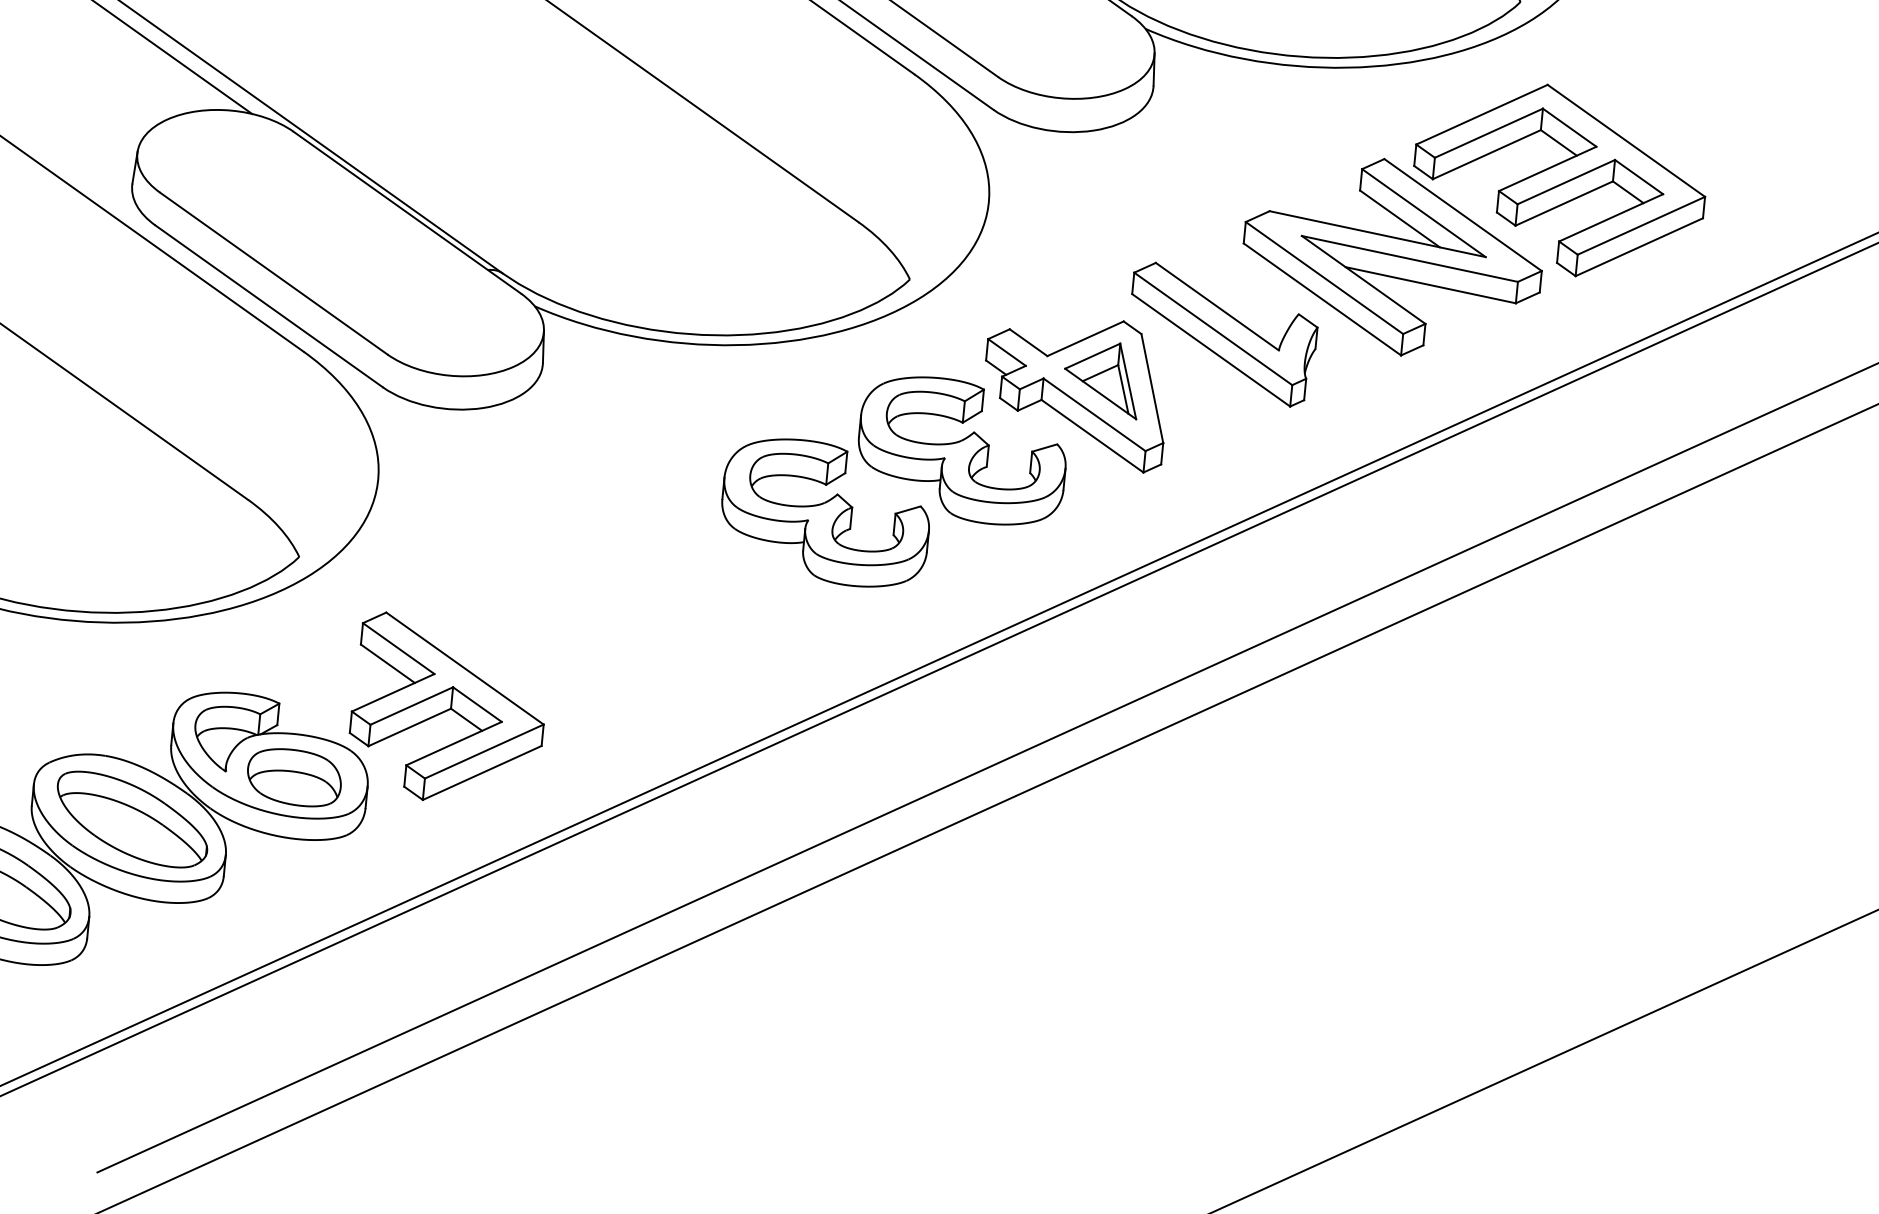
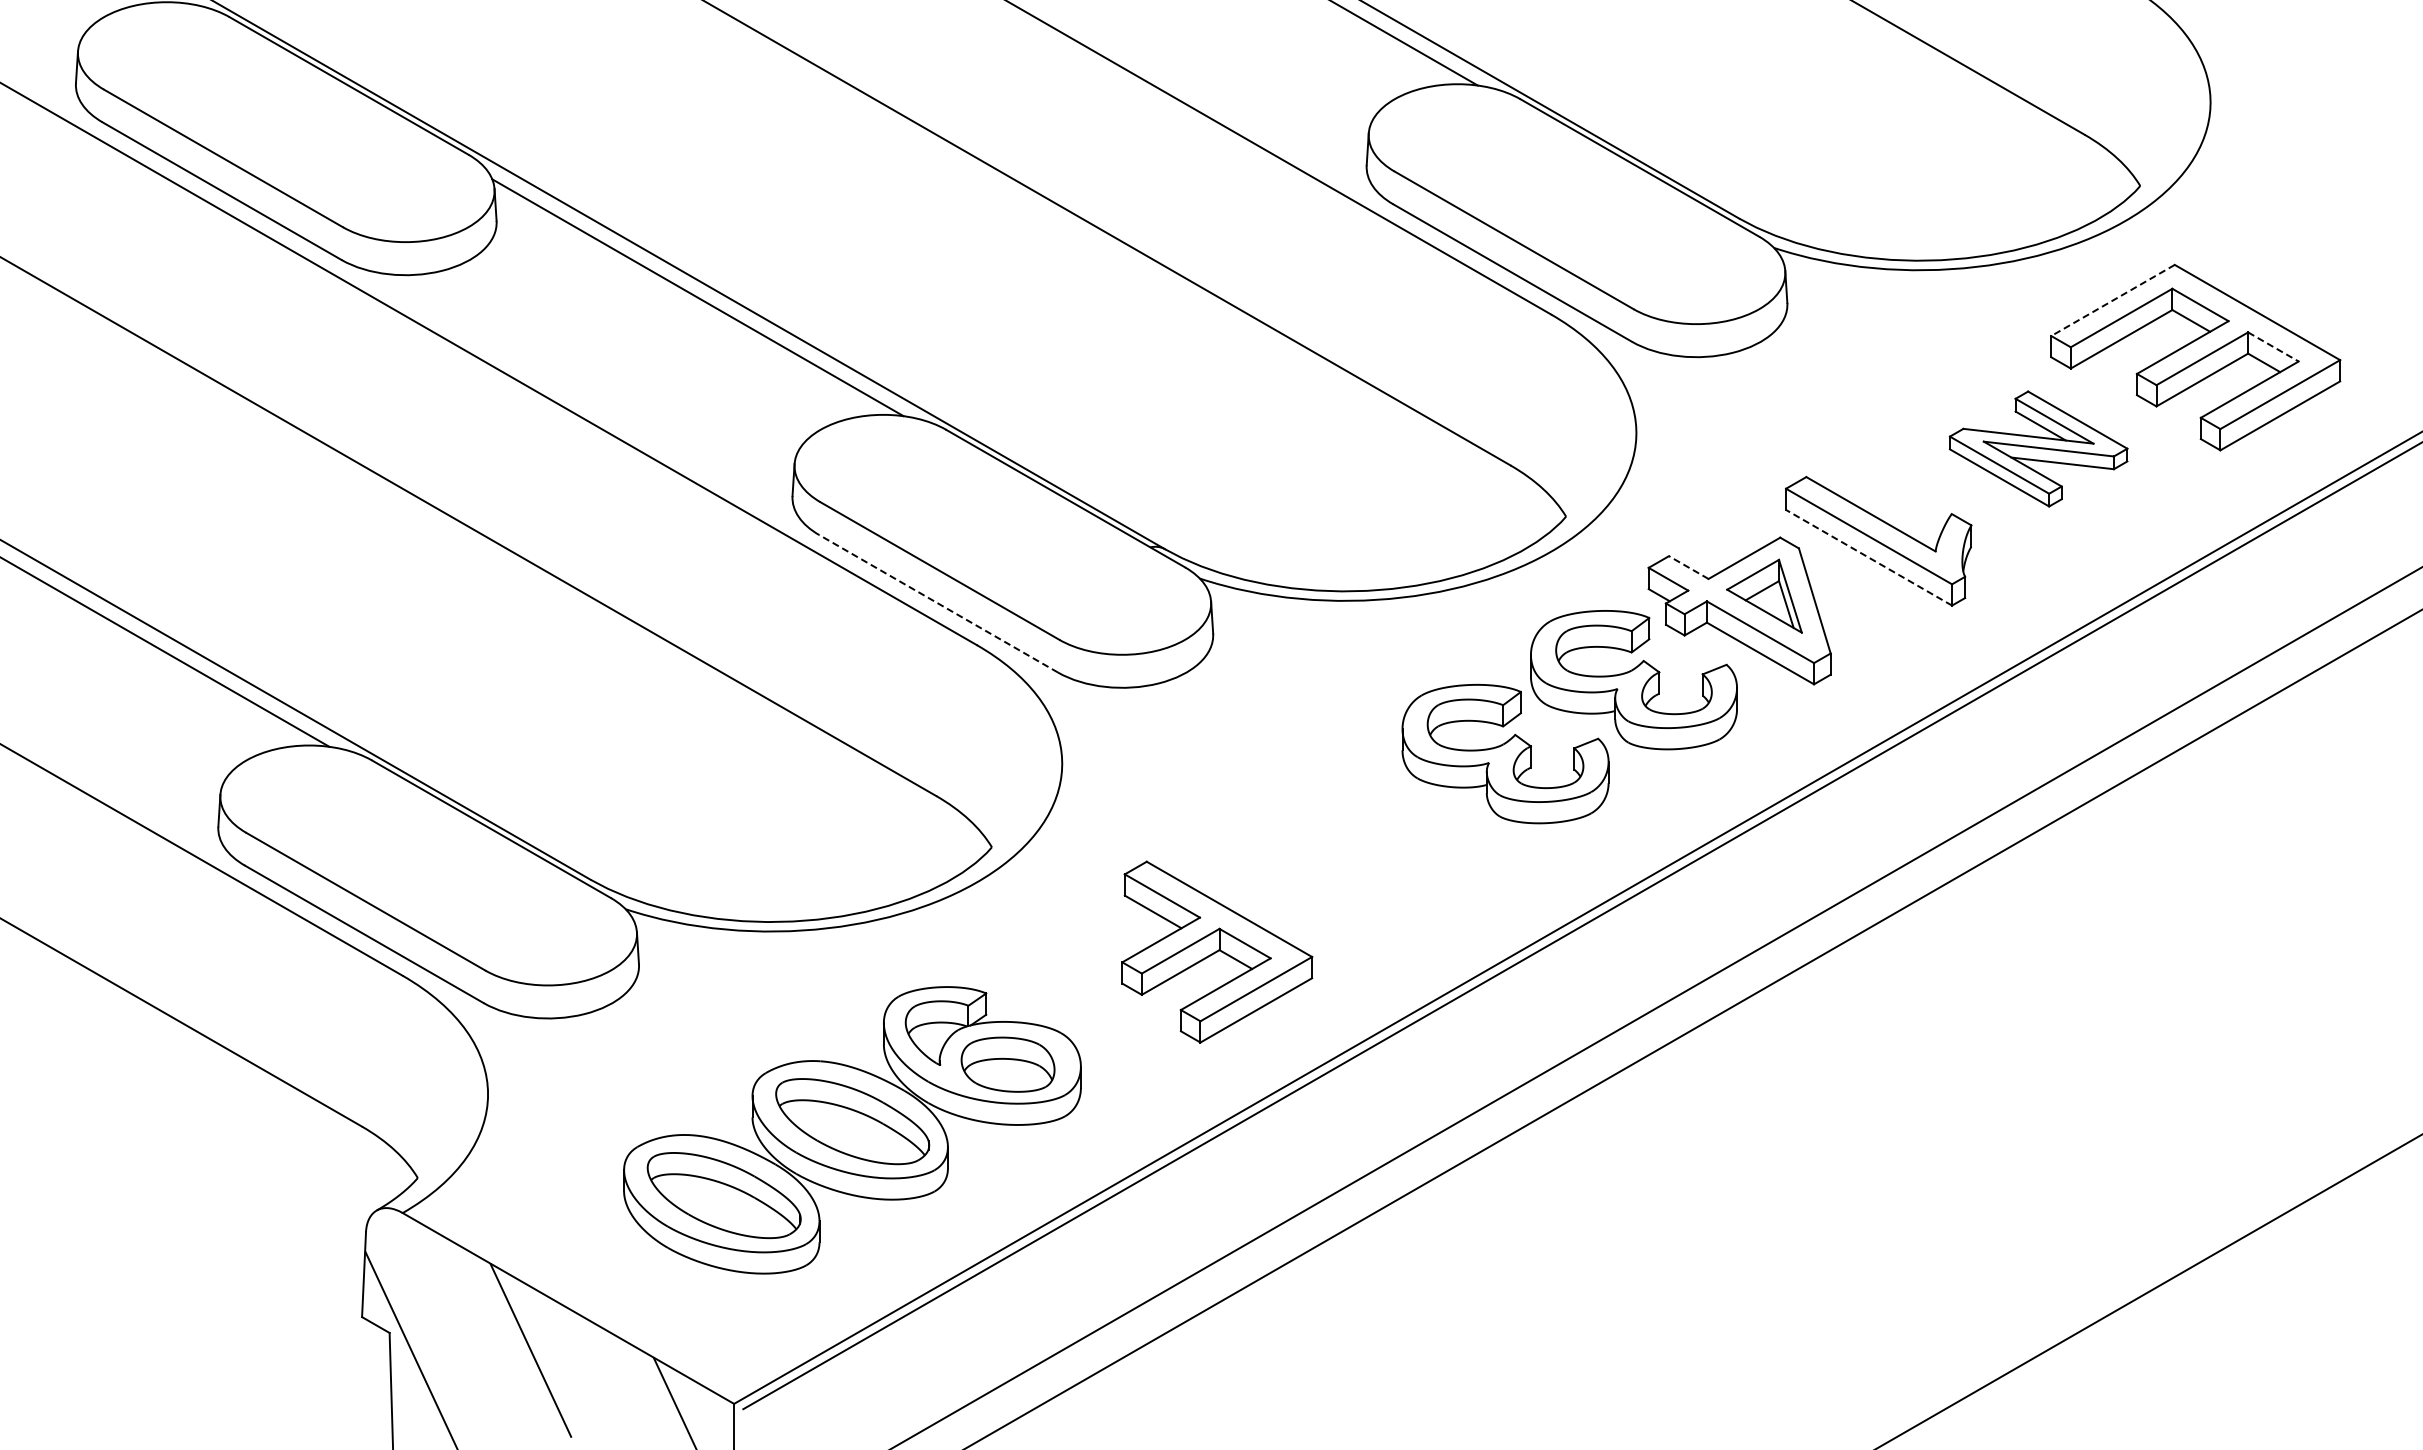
line: (1481, 114) -> (2112, 300), solid -> dashed
line: (1639, 177) -> (2273, 347), solid -> dashed
part: (1392, 256) -> (2038, 448), size x0.6
line: (269, 306) -> (938, 603), solid -> dashed
line: (1028, 342) -> (1688, 567), solid -> dashed
line: (1211, 350) -> (1869, 557), solid -> dashed
part: (448, 709) -> (1217, 951), moved

